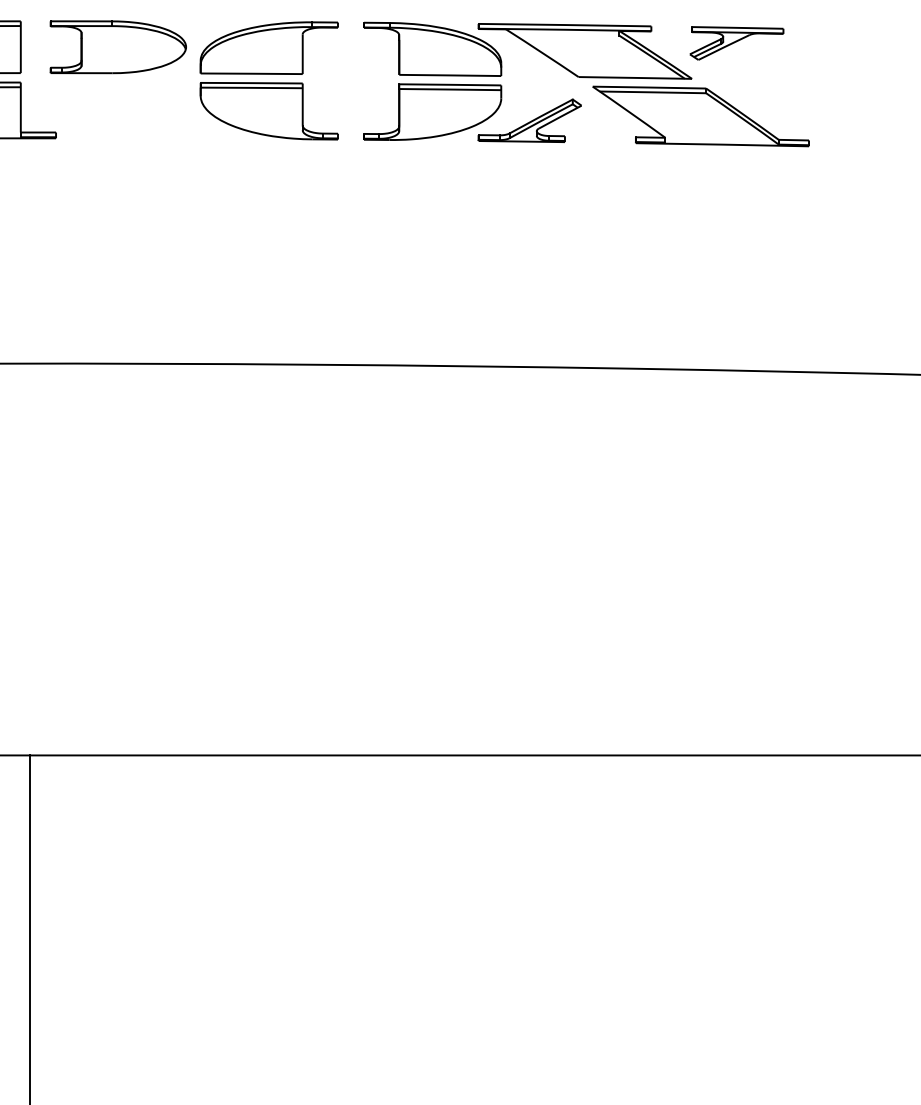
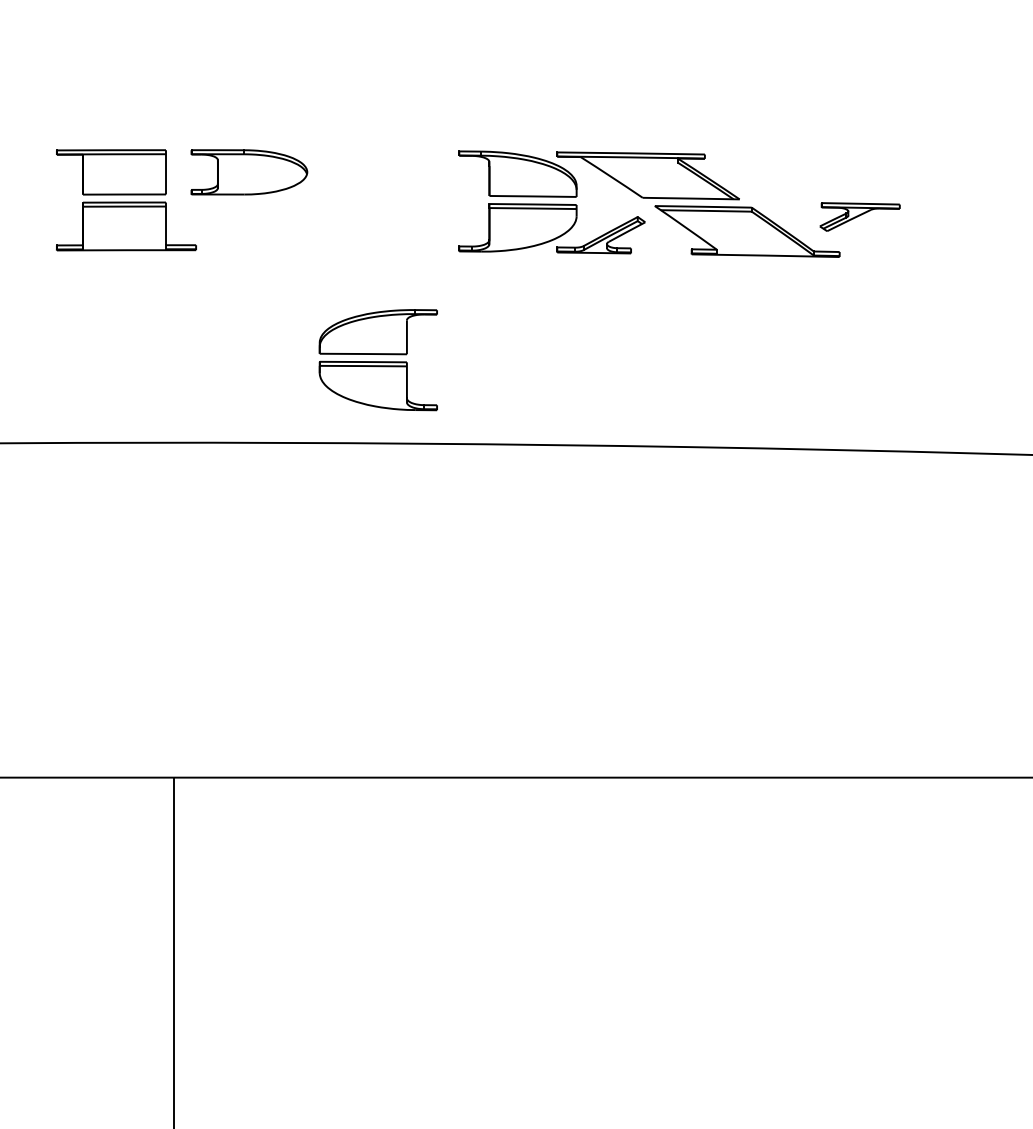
part: (736, 42) -> (859, 216), moved
part: (268, 81) -> (377, 360), moved

